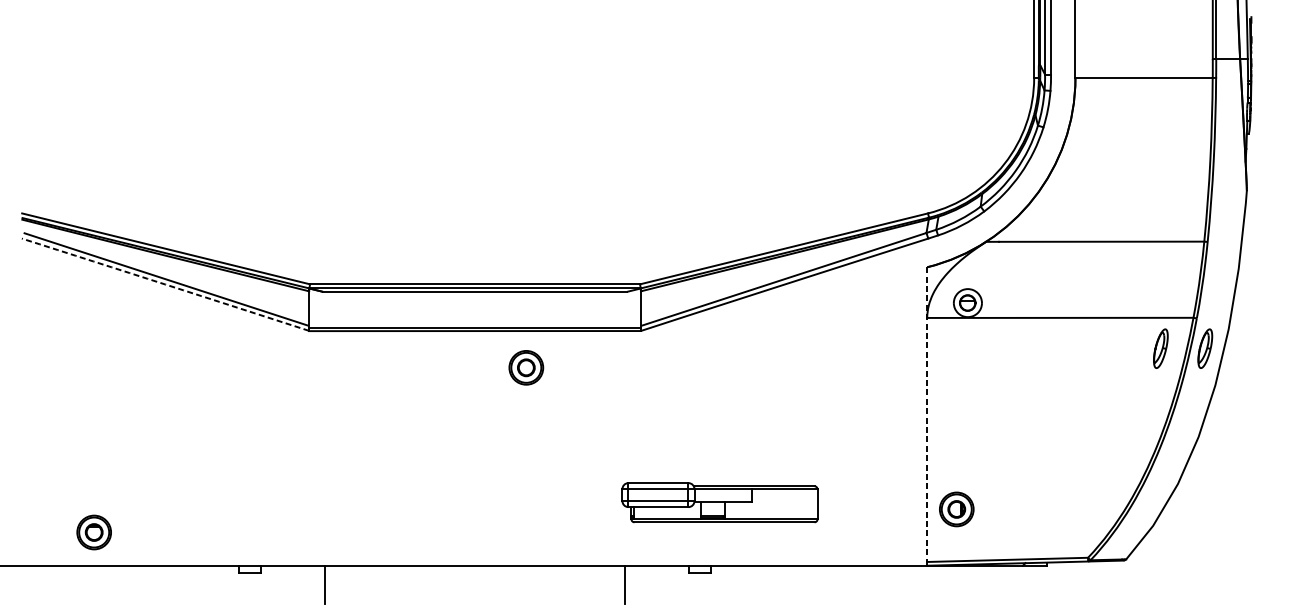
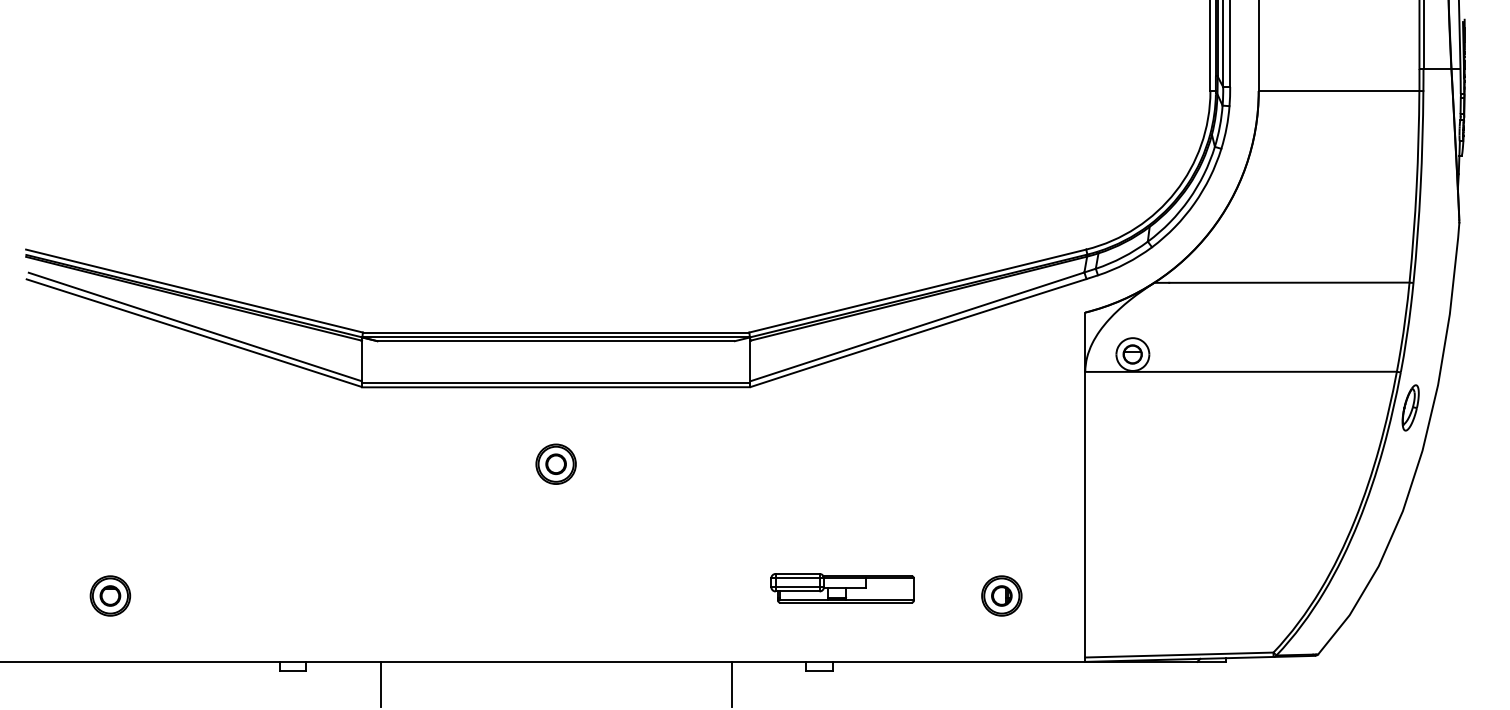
arc: (166, 284) -> (194, 332), dashed -> solid
part: (1160, 348) -> (1358, 407), removed
part: (525, 367) -> (555, 463), moved
line: (927, 416) -> (1085, 487), dashed -> solid
part: (719, 503) -> (842, 588), size x0.62
part: (956, 509) -> (1001, 595), moved
part: (94, 532) -> (110, 595), moved

